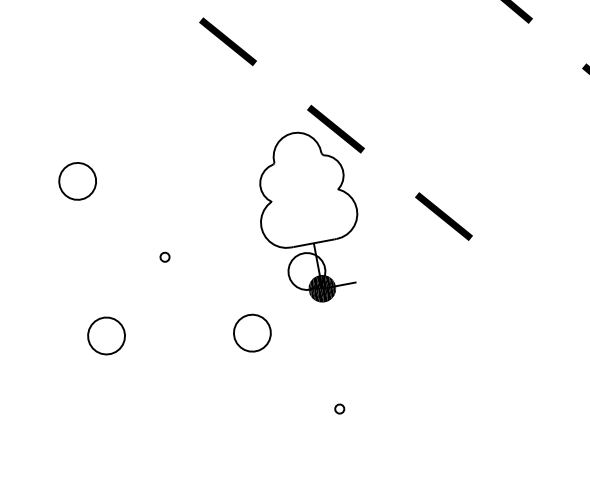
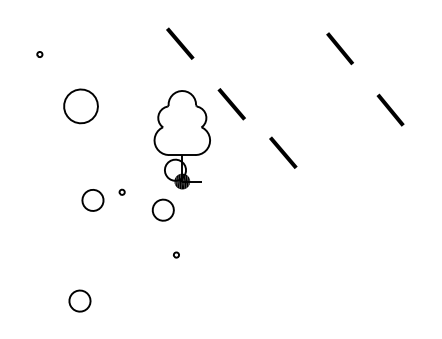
part: (76, 181) -> (80, 106), size x1.6
part: (307, 216) -> (181, 139), moved
line: (444, 216) -> (283, 152), moved
part: (163, 256) -> (121, 191), moved
part: (105, 336) -> (92, 200), moved
part: (339, 408) -> (176, 254), moved

